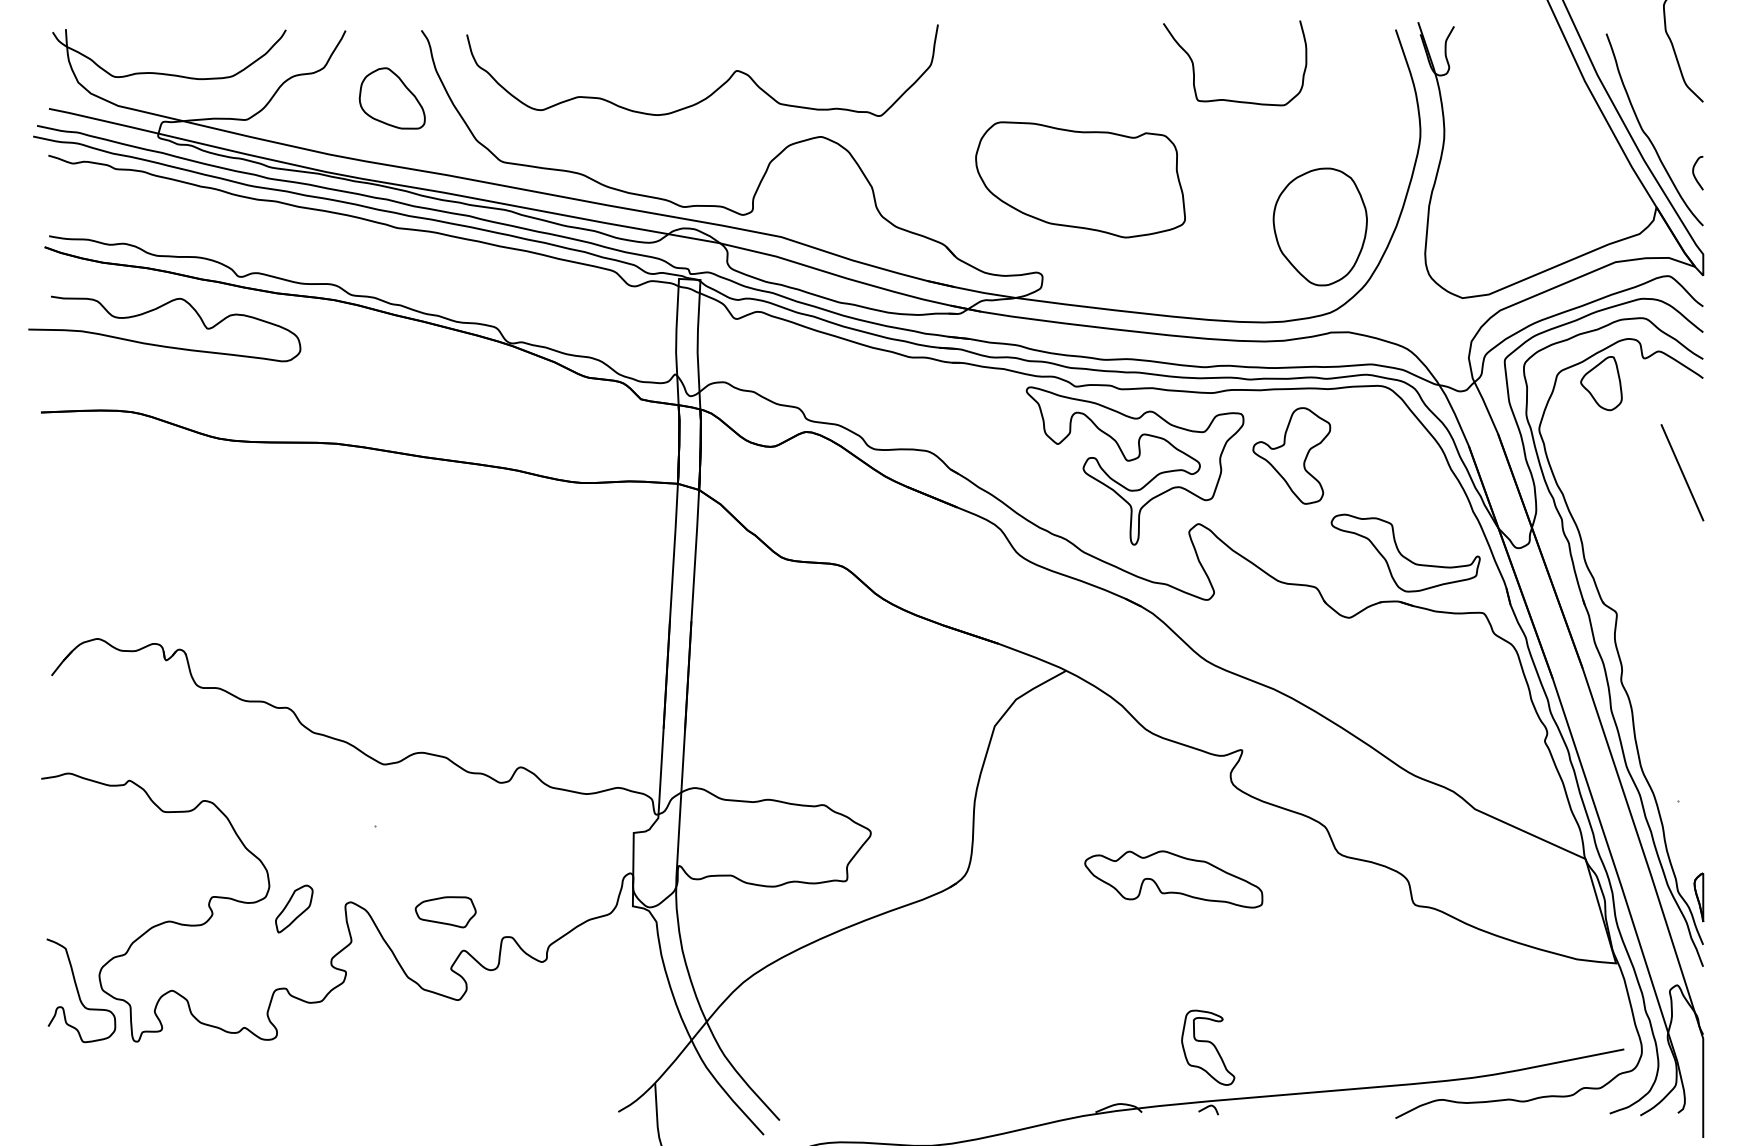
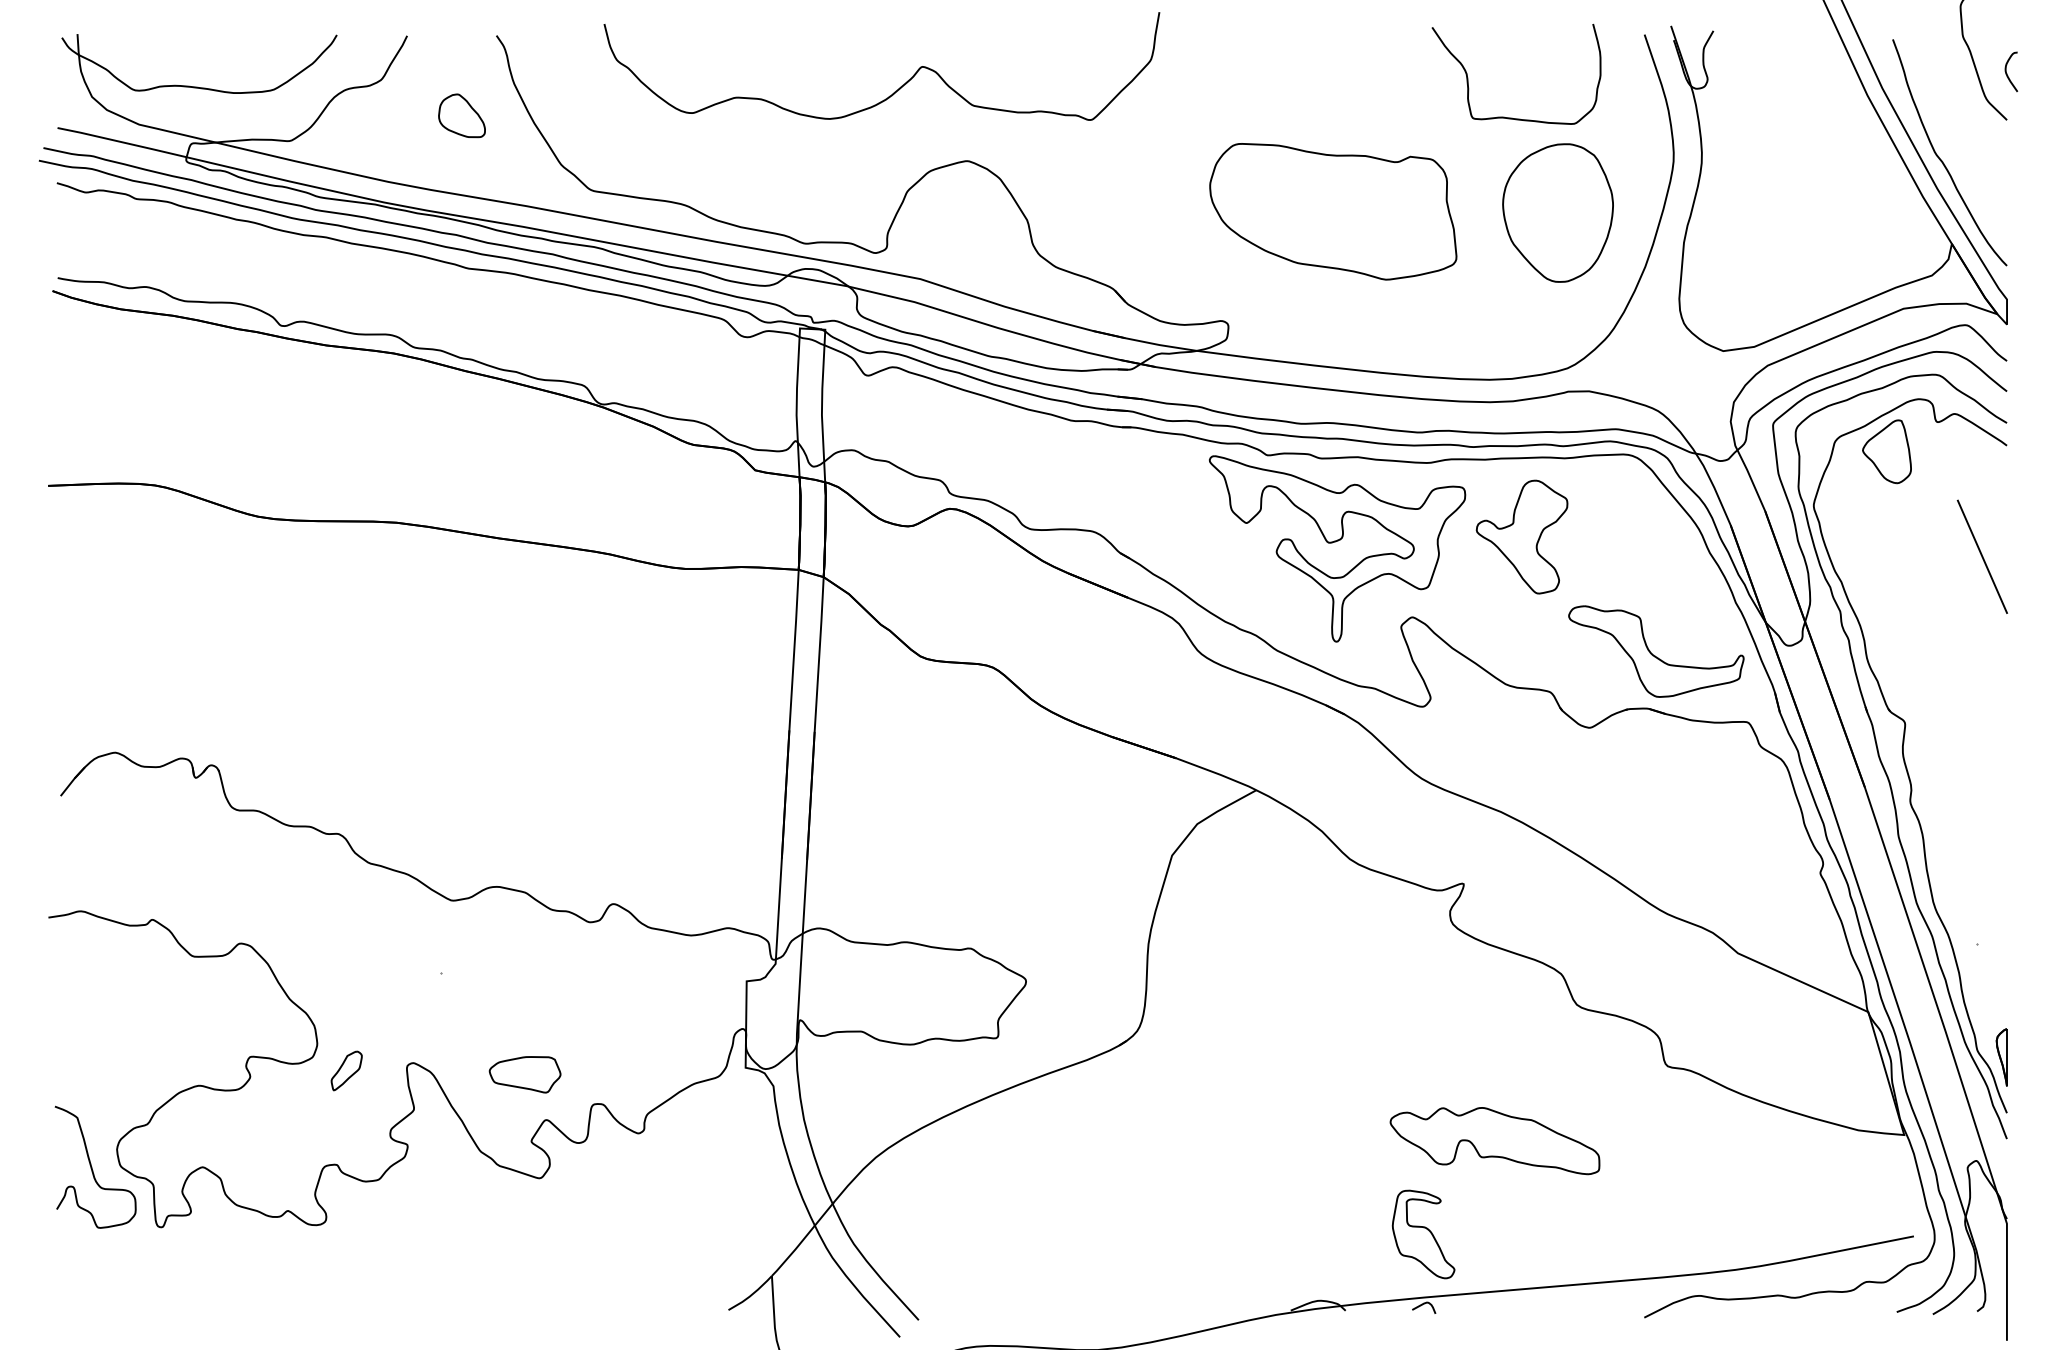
curve: (714, 90) -> (896, 89), moved
part: (391, 98) -> (461, 115), size x0.6
curve: (1229, 99) -> (1509, 117), moved
curve: (1695, 175) -> (2008, 74), moved
part: (1080, 179) -> (1333, 211), moved
part: (1319, 226) -> (1557, 212), moved
curve: (159, 344) -> (187, 405), removed
part: (1173, 879) -> (1494, 1141), moved
part: (294, 908) -> (346, 1070), size x0.7

